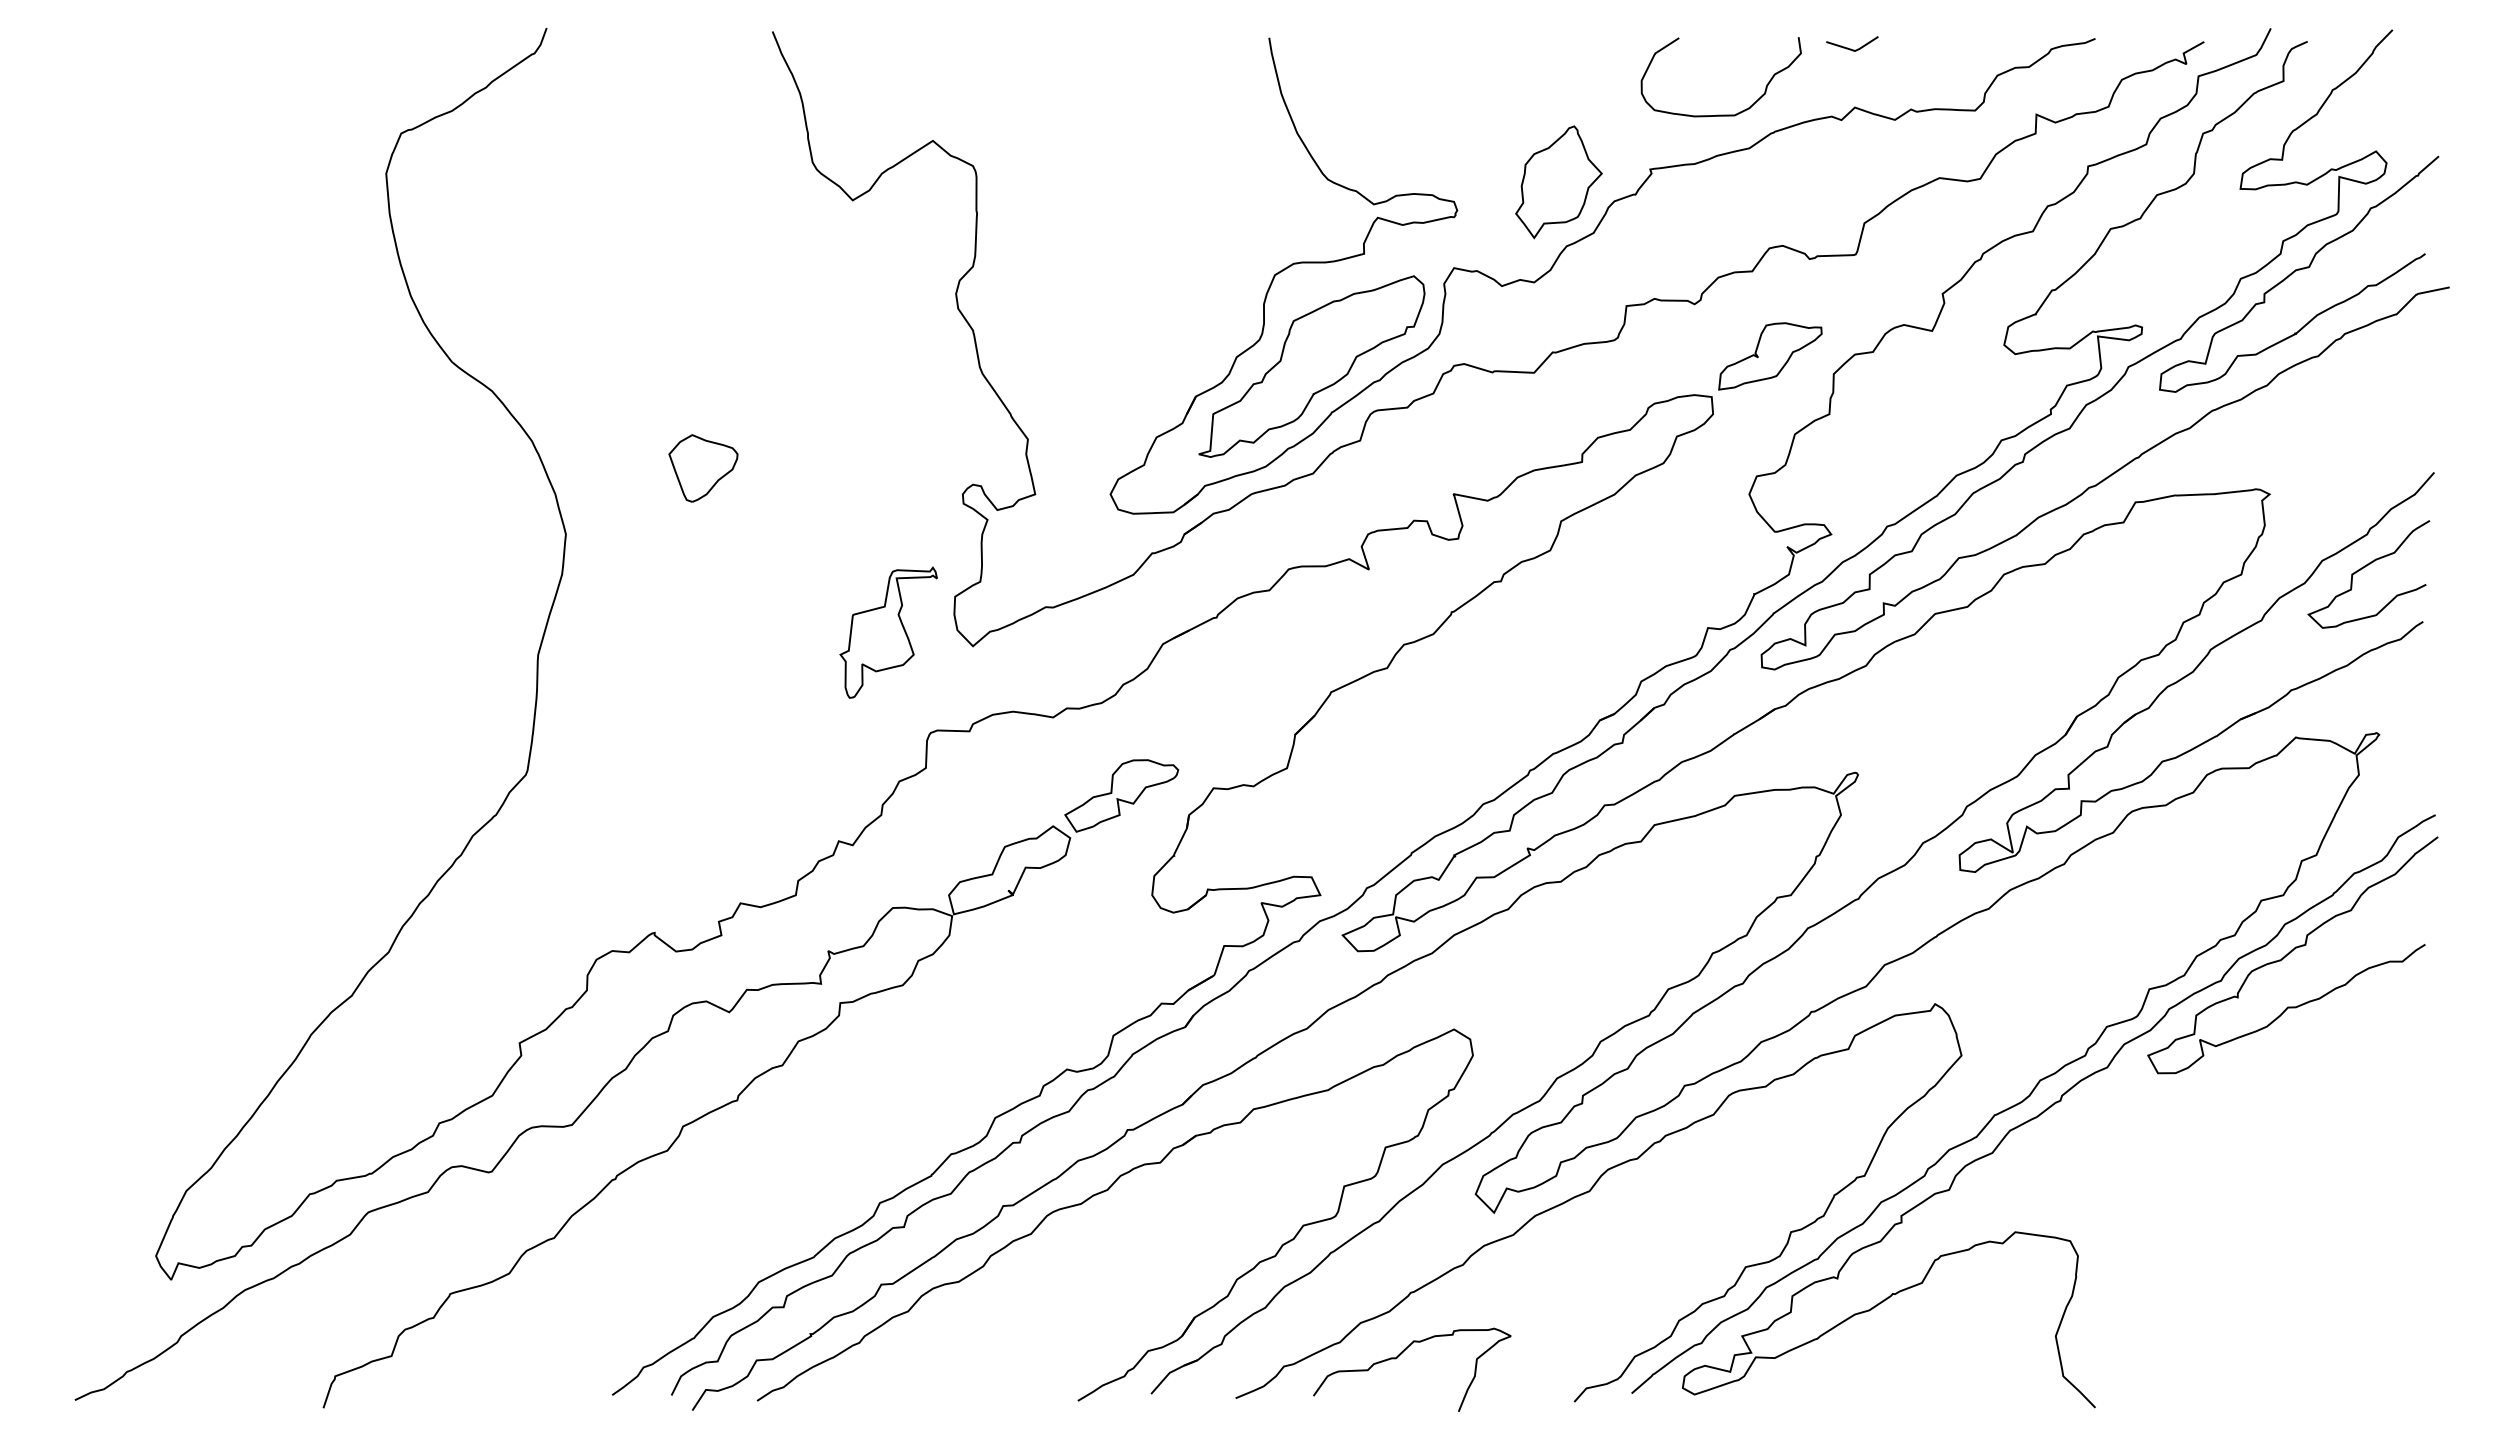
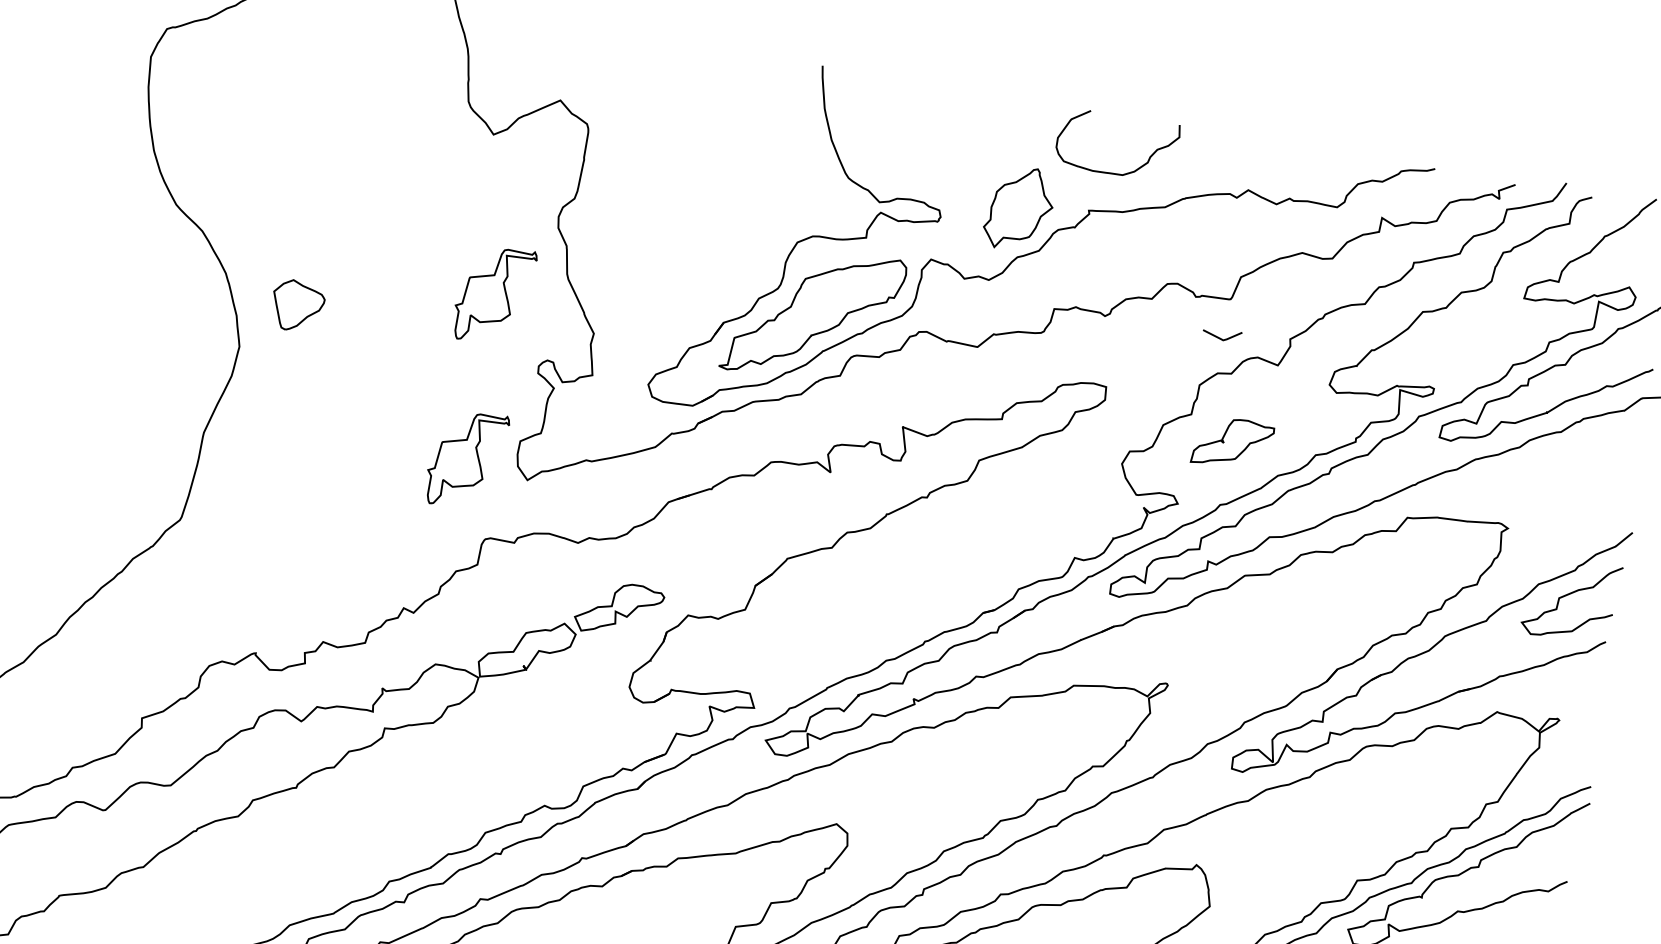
line: (1851, 48) -> (1220, 338), moved
curve: (1720, 114) -> (1112, 172), moved
part: (1770, 356) -> (1233, 443), moved
part: (888, 410) -> (494, 294), added
part: (703, 468) -> (297, 306), moved

